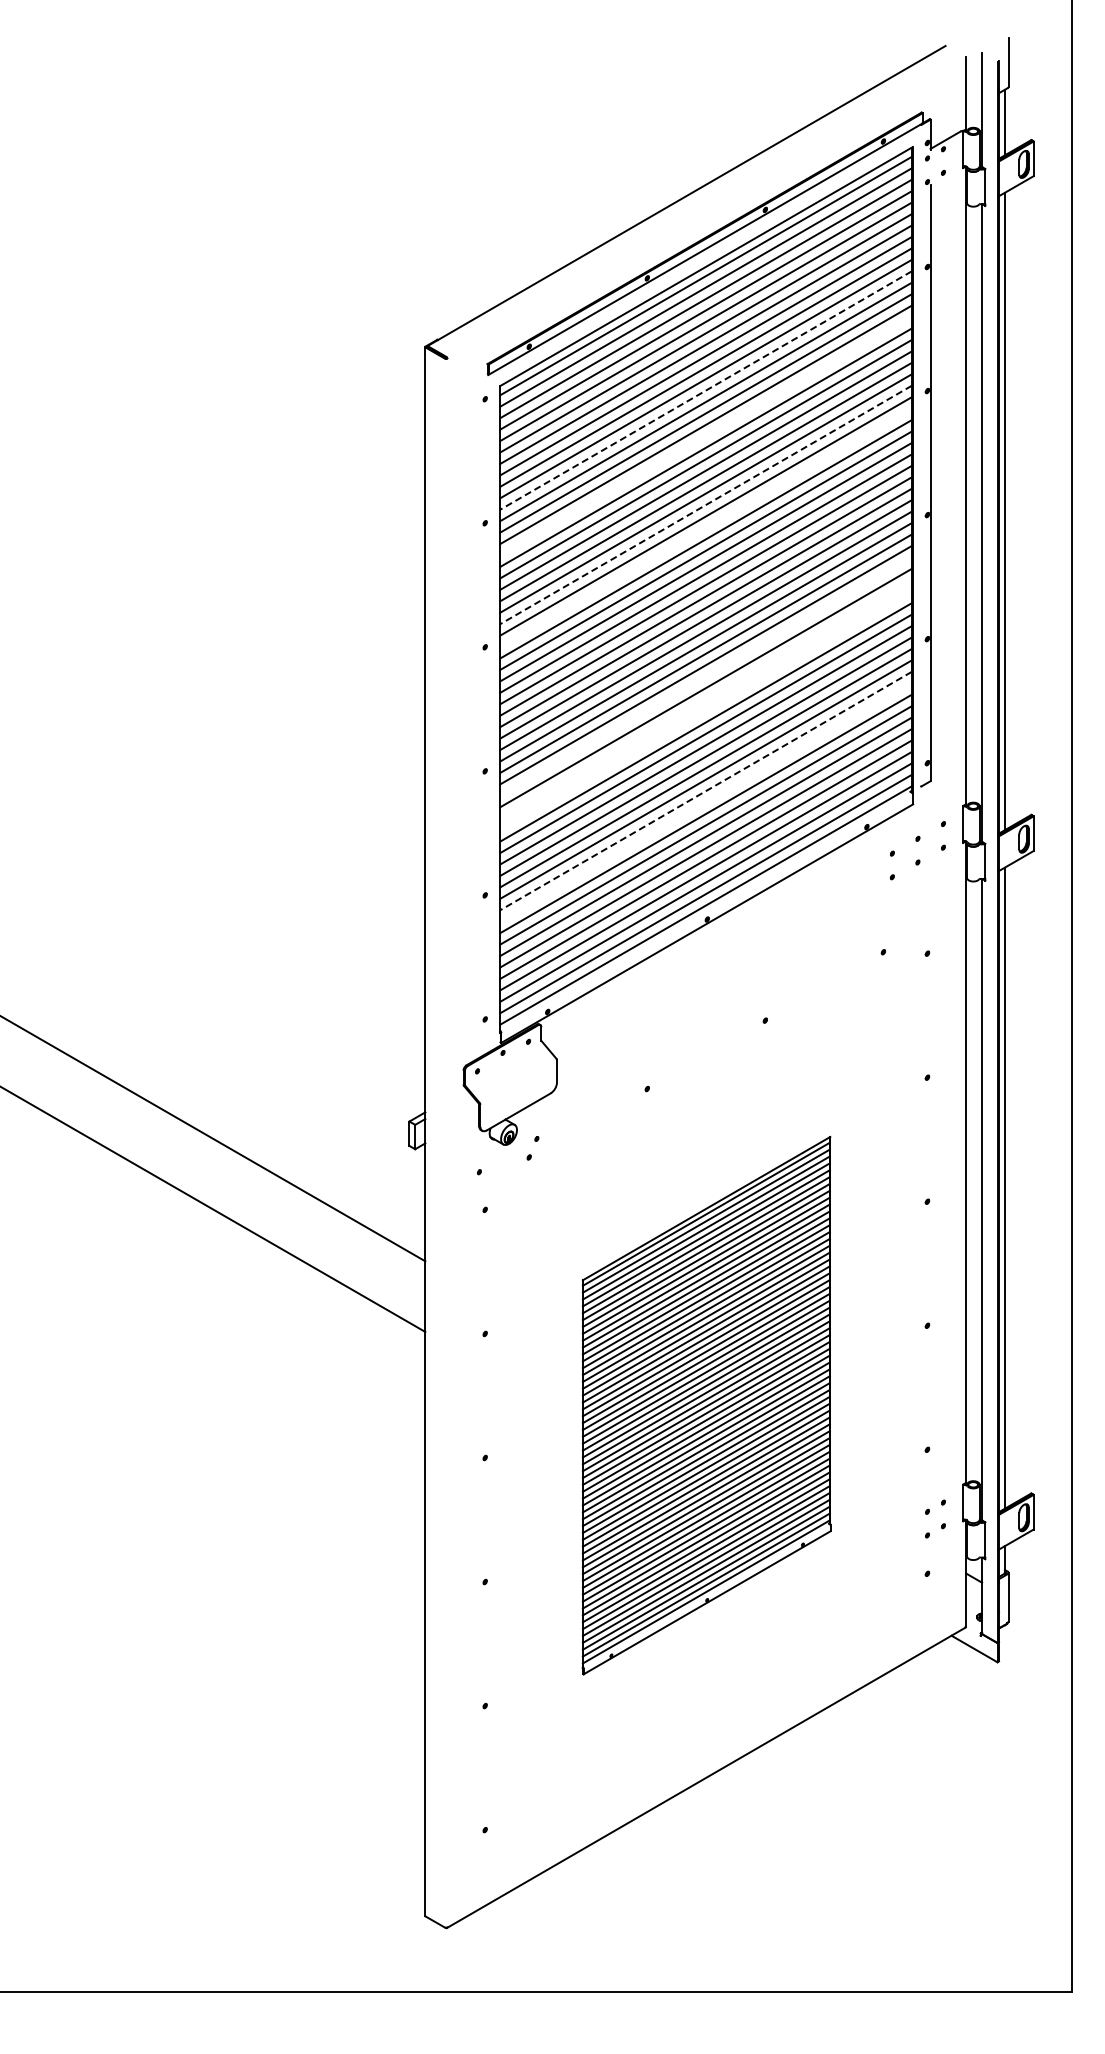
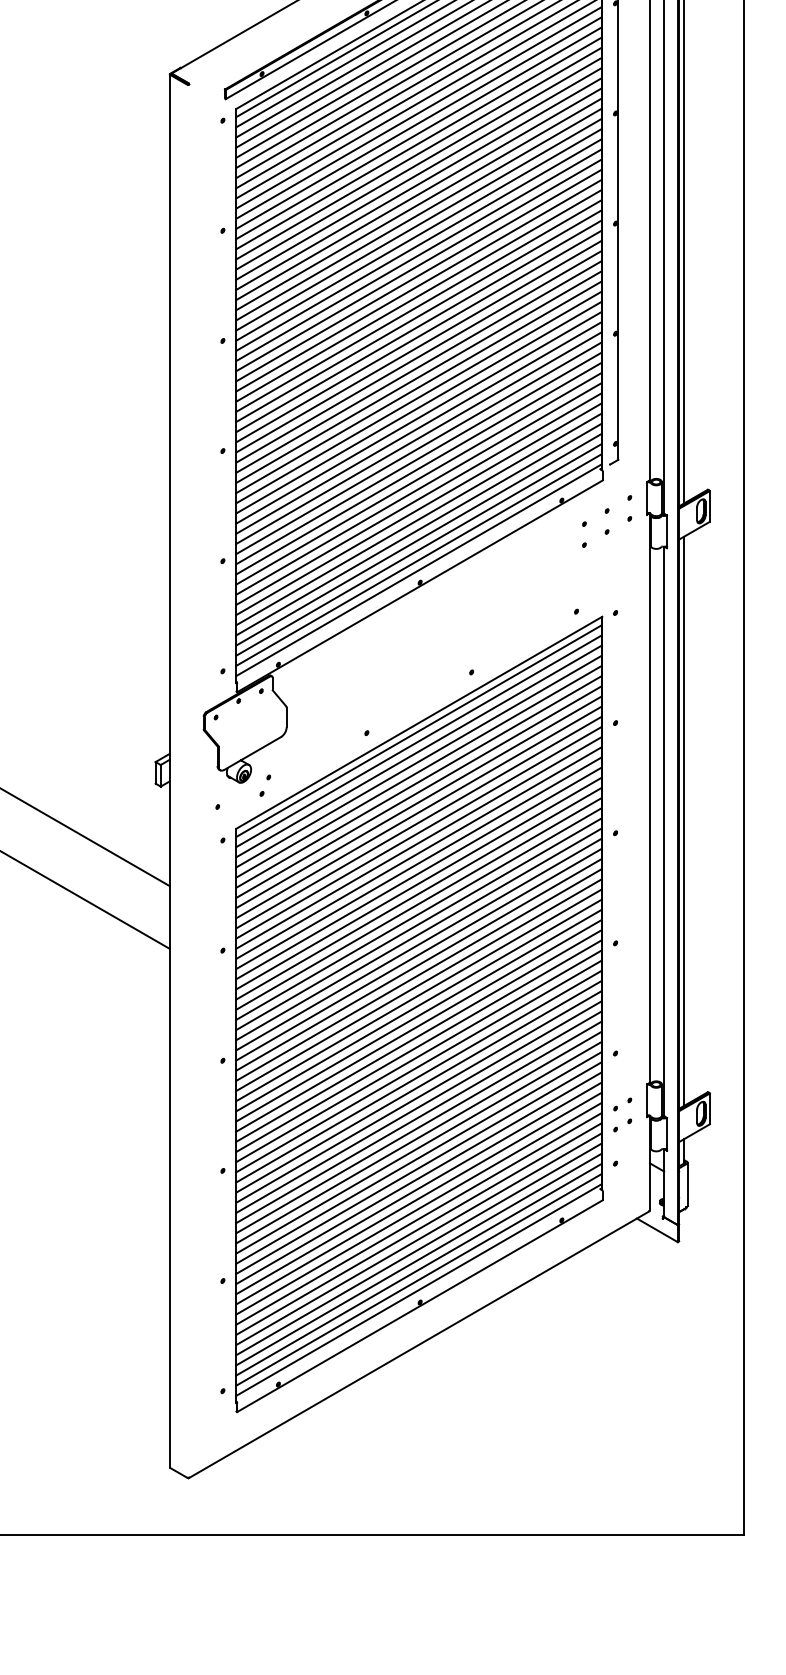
line: (705, 390) -> (418, 112), dashed -> solid
line: (705, 436) -> (418, 153), added
line: (705, 505) -> (418, 215), dashed -> solid
line: (705, 527) -> (418, 234), added
line: (705, 676) -> (418, 366), added
line: (705, 699) -> (418, 387), added
line: (705, 710) -> (418, 397), added
line: (705, 791) -> (418, 468), dashed -> solid
line: (705, 802) -> (418, 478), added
part: (706, 1405) -> (419, 1014), size x1.67

